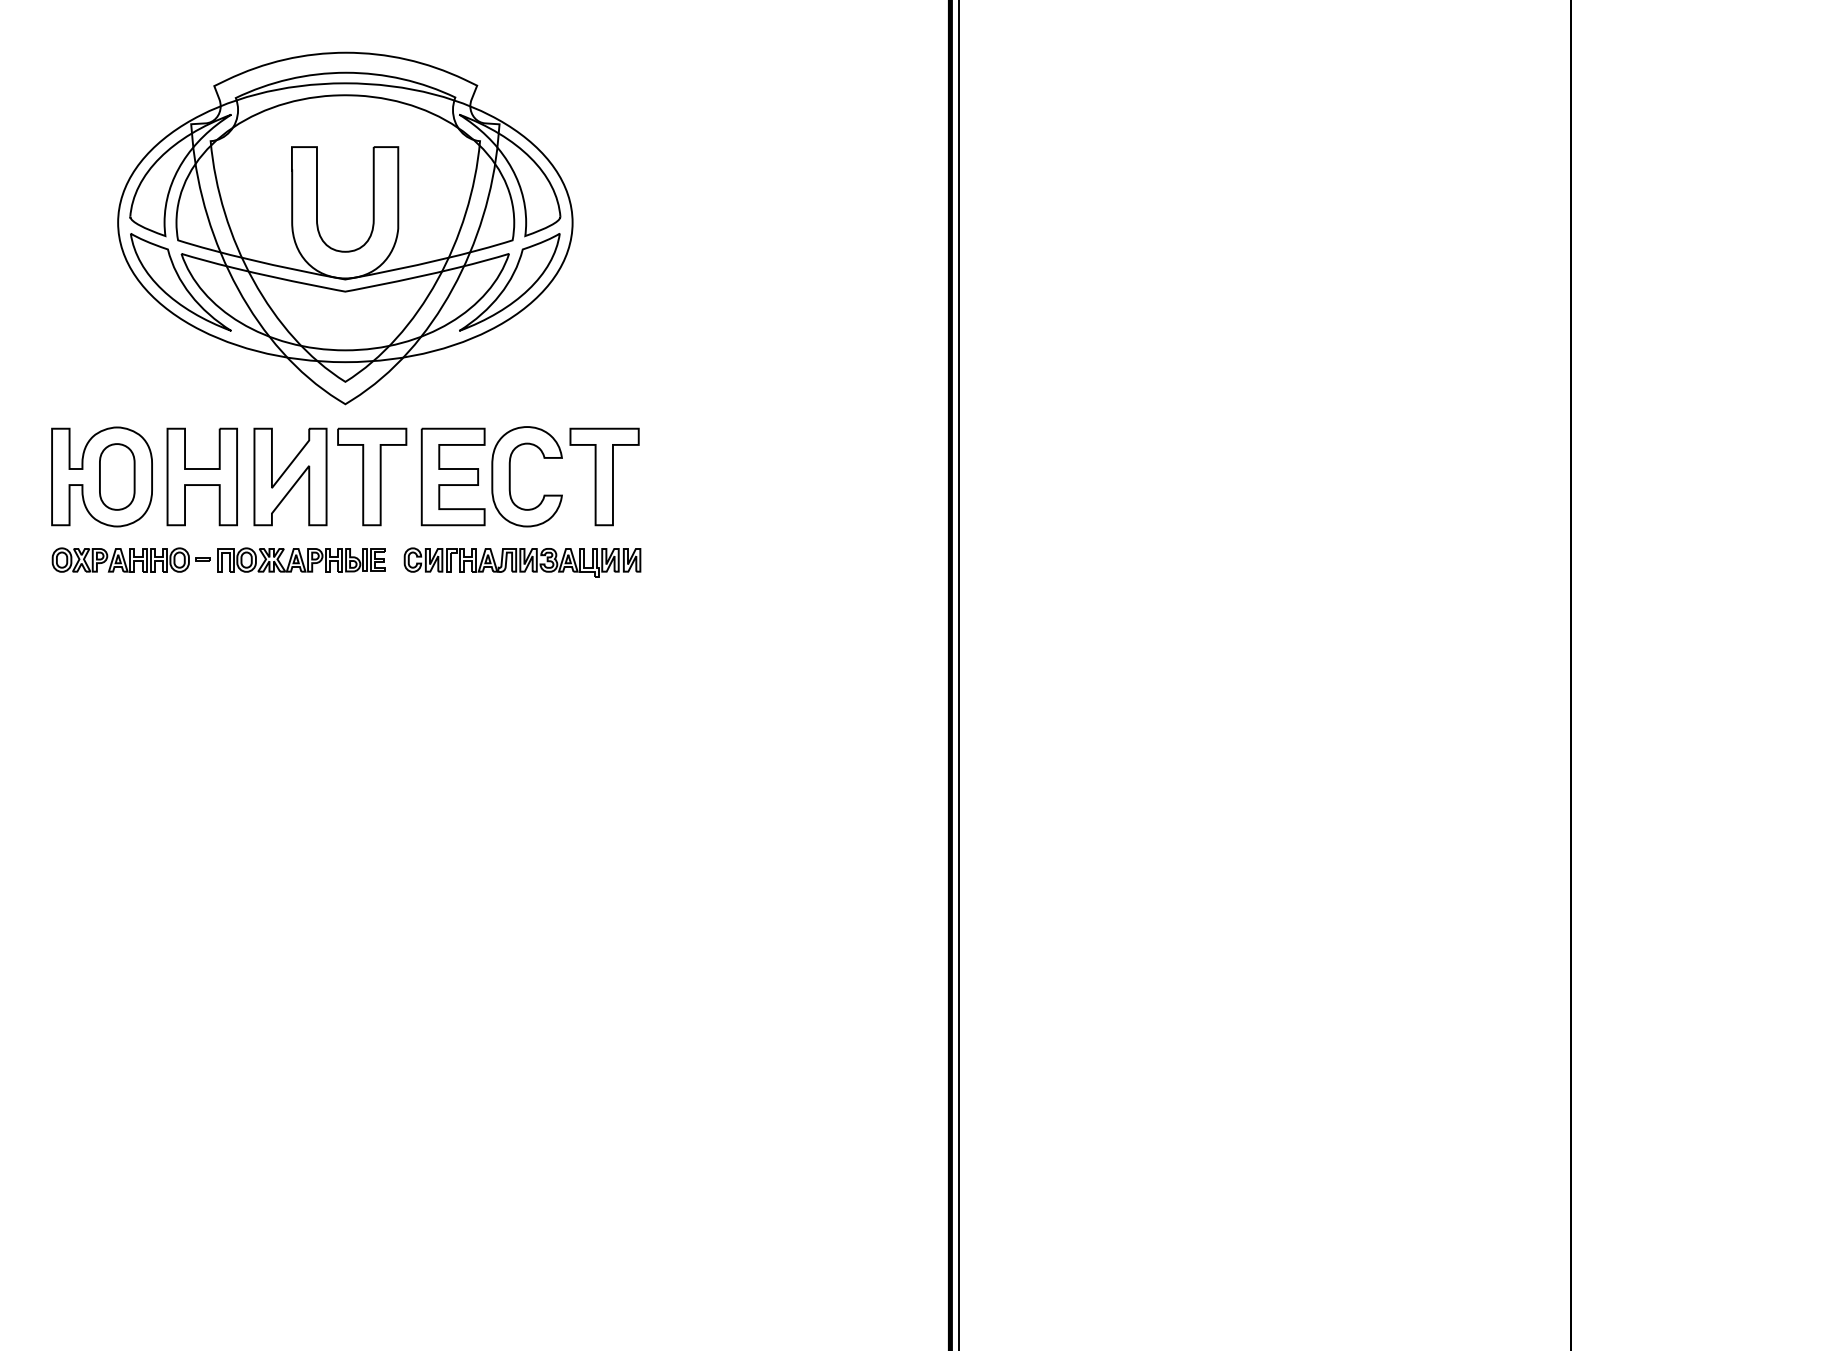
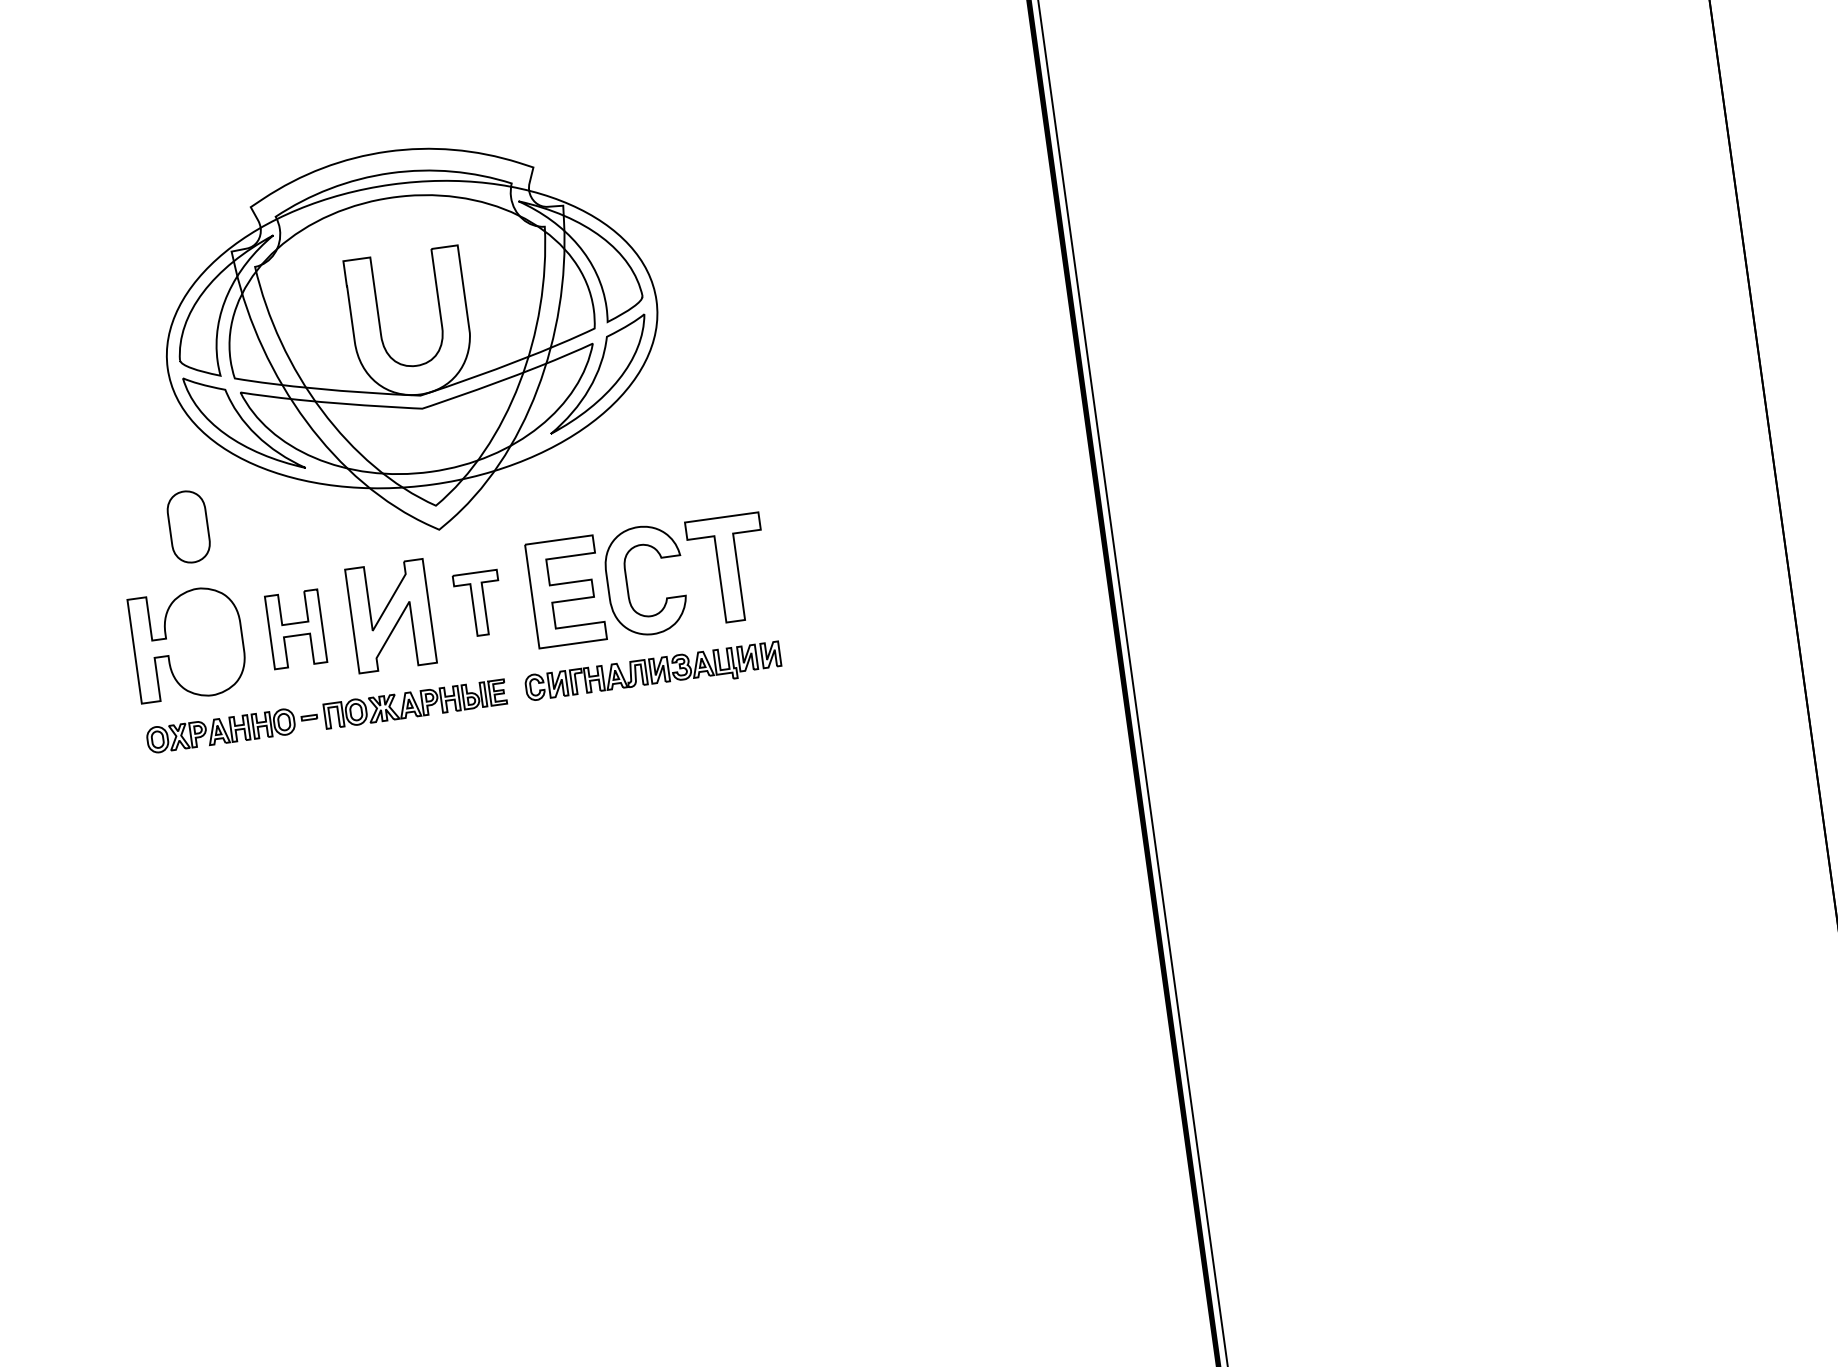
part: (117, 476) -> (188, 526), moved
part: (201, 476) -> (295, 628), size x0.7
part: (372, 476) -> (479, 603), size x0.6

